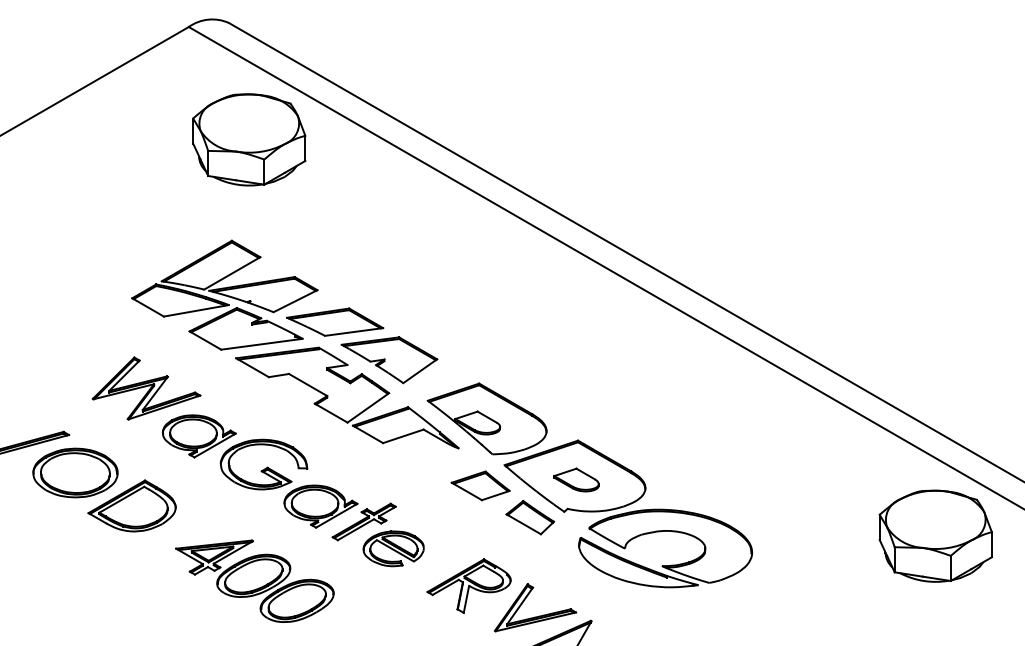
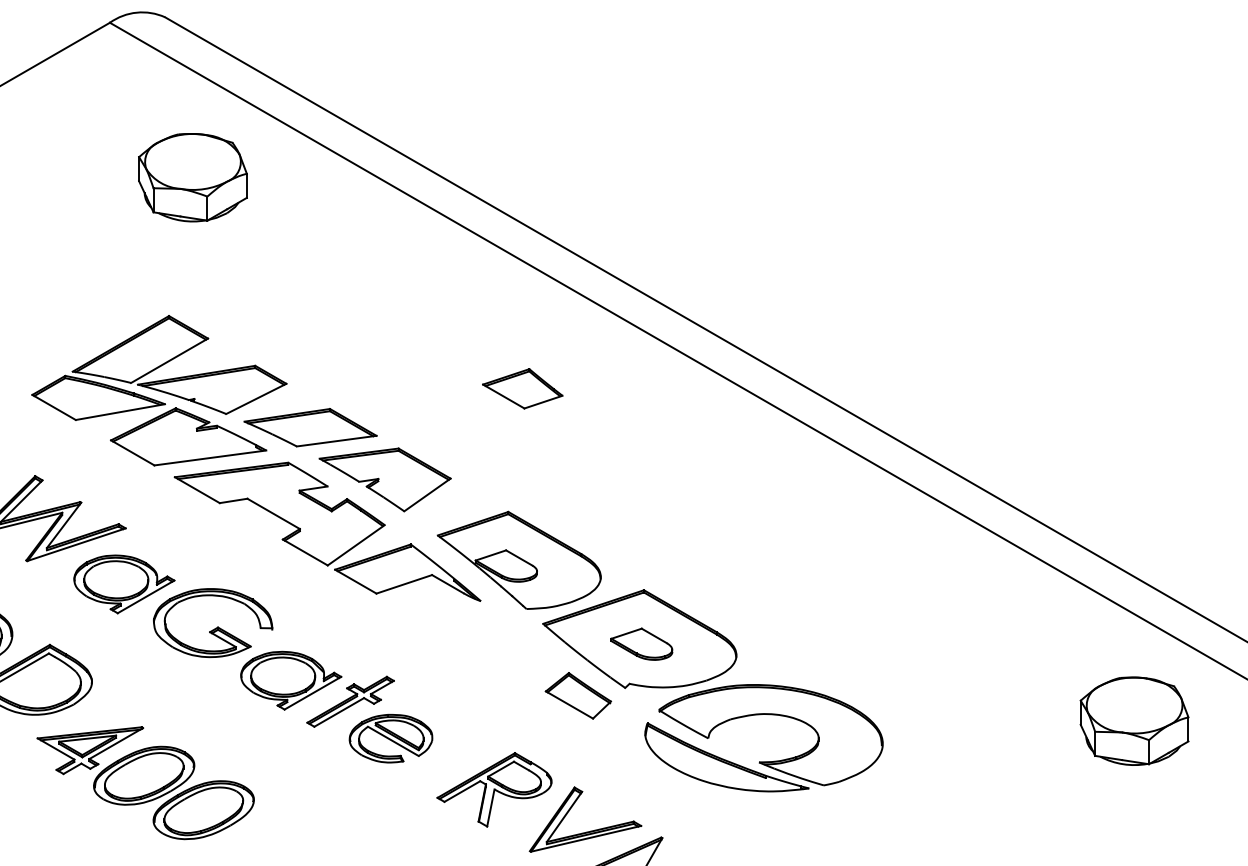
part: (249, 139) -> (193, 177), size x0.7
part: (480, 485) -> (522, 388), moved
part: (935, 535) -> (1134, 720), size x0.7
part: (254, 580) -> (145, 782), moved

